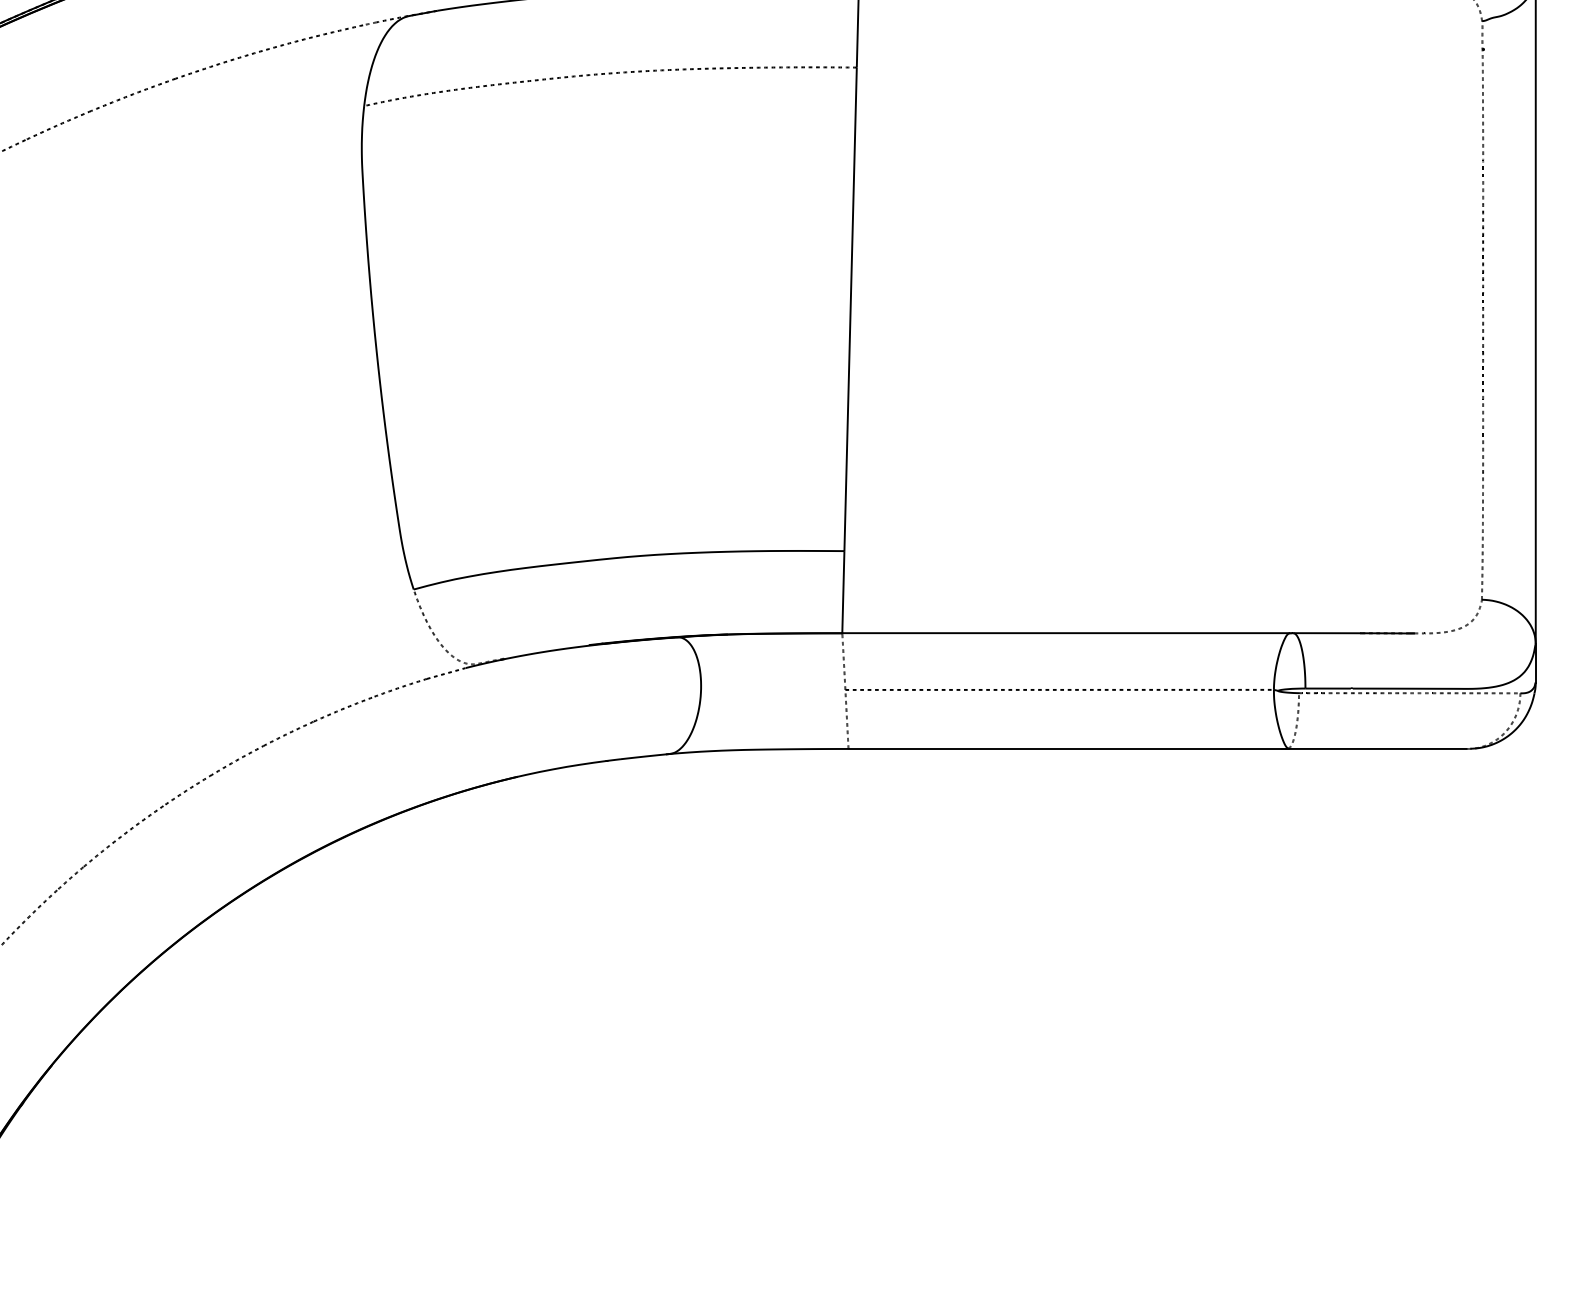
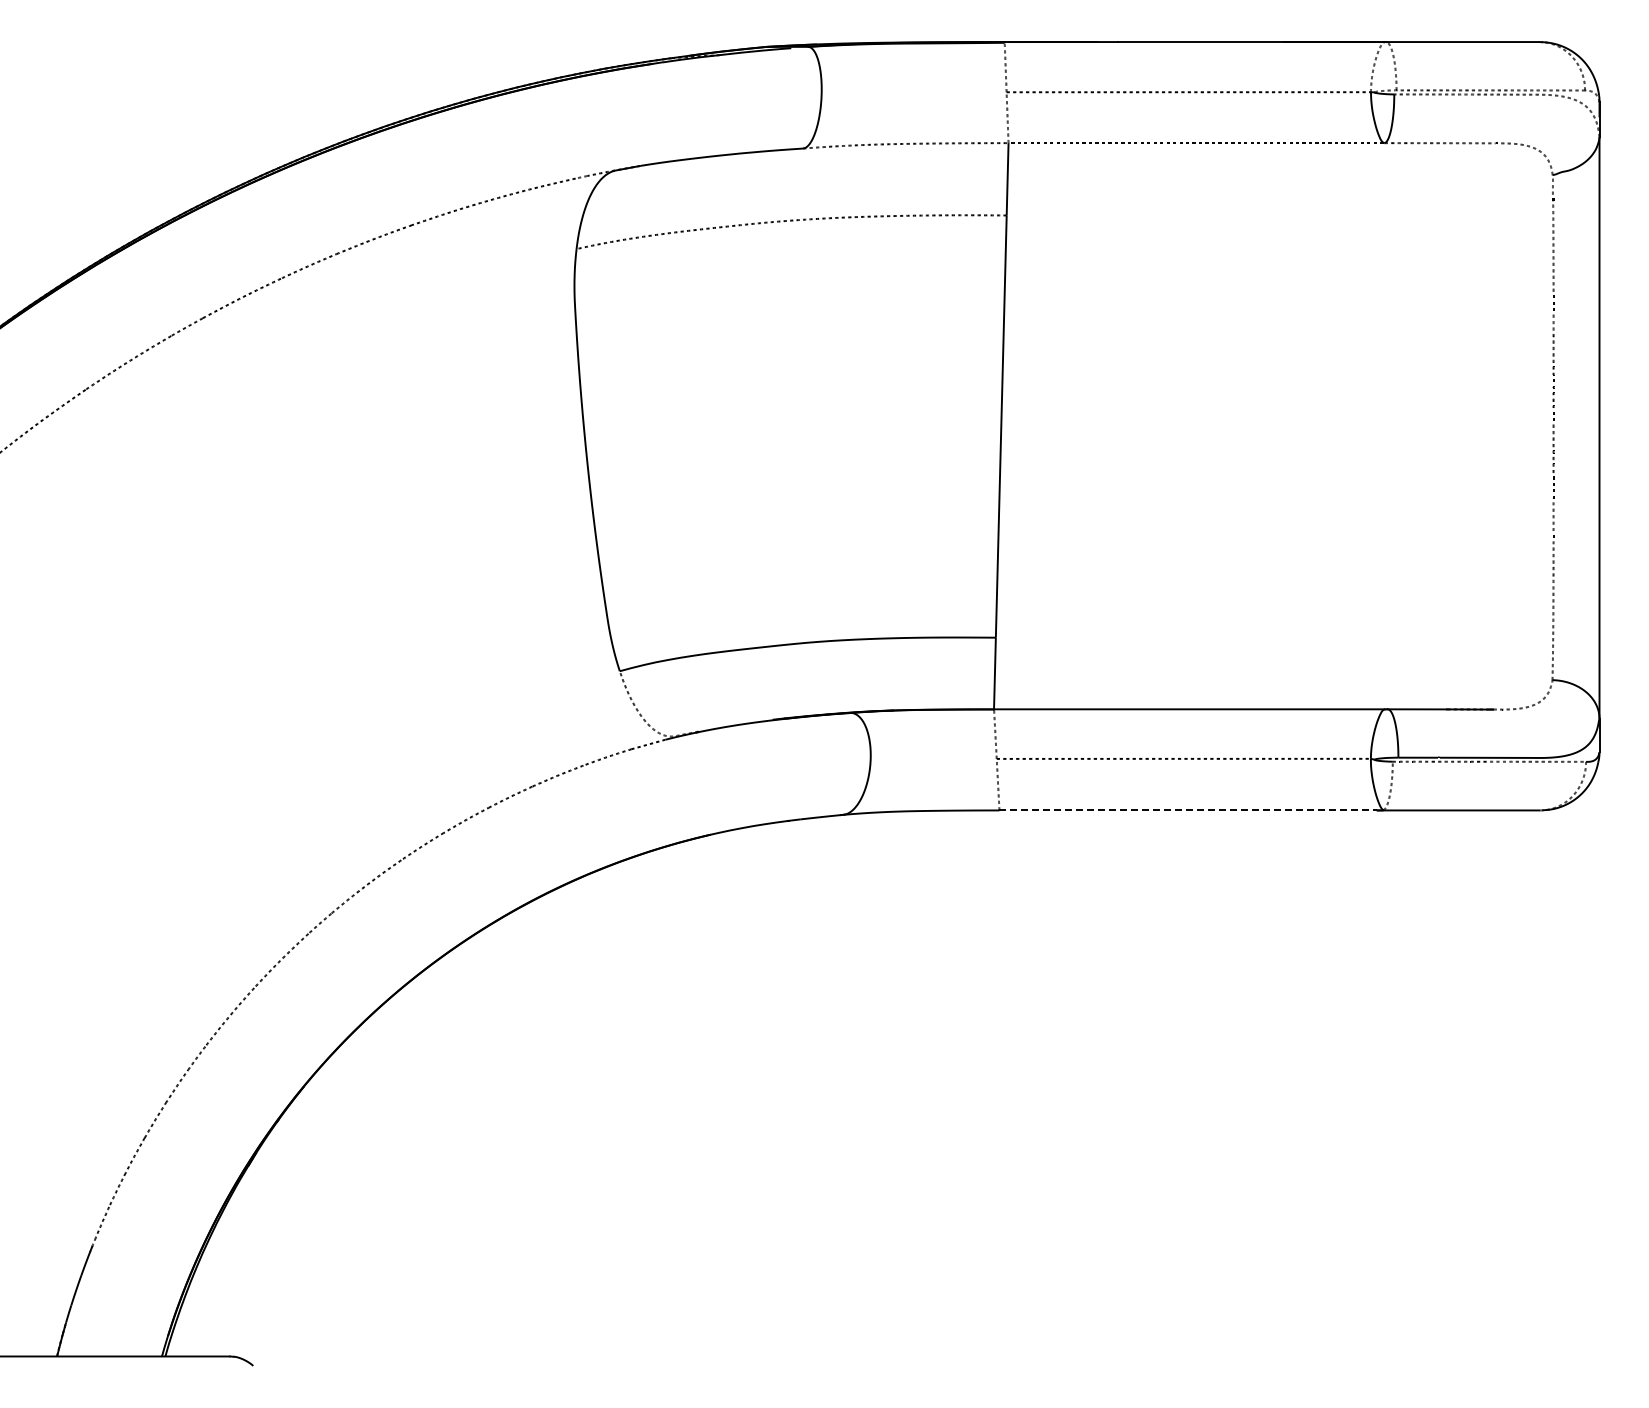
line: (1065, 749) -> (1188, 810), solid -> dashed

